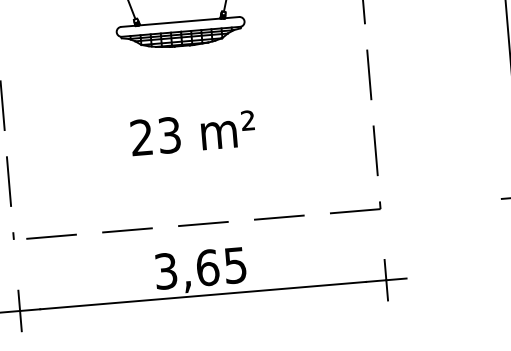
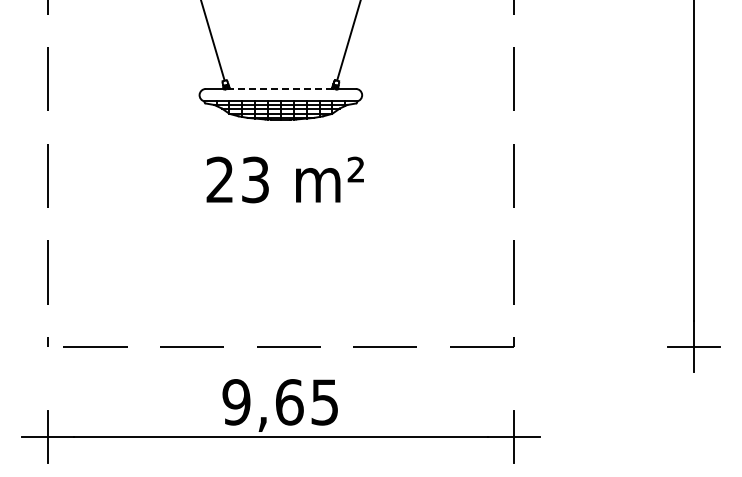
line: (179, 21) -> (280, 88), solid -> dashed
text: (192, 133) -> (284, 179), moved
text: (166, 271) -> (236, 402), 3,65 -> 9,65

